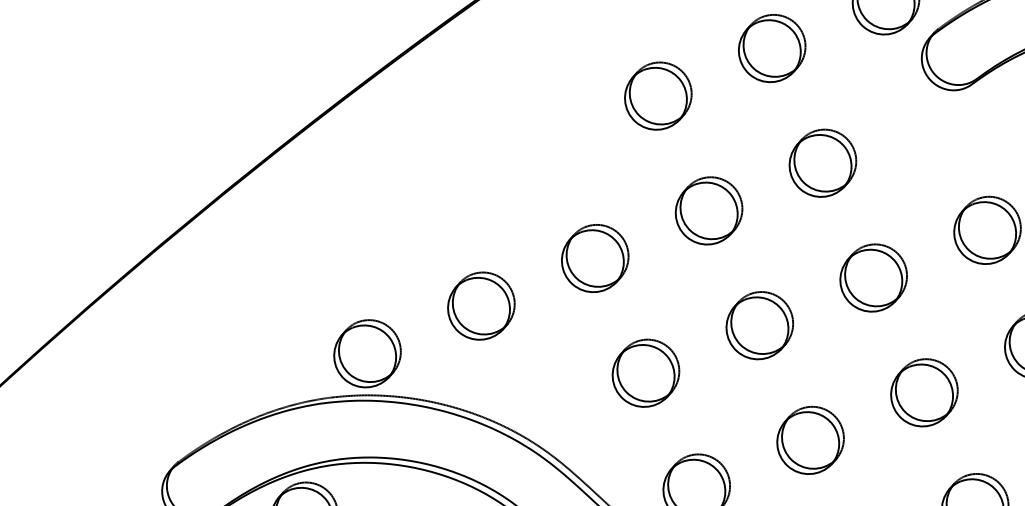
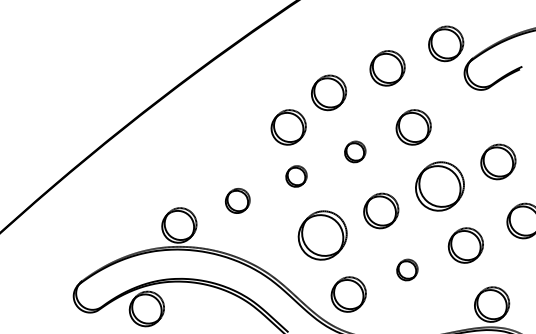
part: (579, 163) -> (288, 127), added
part: (709, 210) -> (355, 151), size x0.6
part: (595, 258) -> (296, 176), size x0.6
part: (873, 278) -> (439, 186), size x1.4
part: (480, 305) -> (237, 200), size x0.7
part: (645, 373) -> (322, 235), size x1.4
part: (810, 439) -> (407, 269), size x0.6

